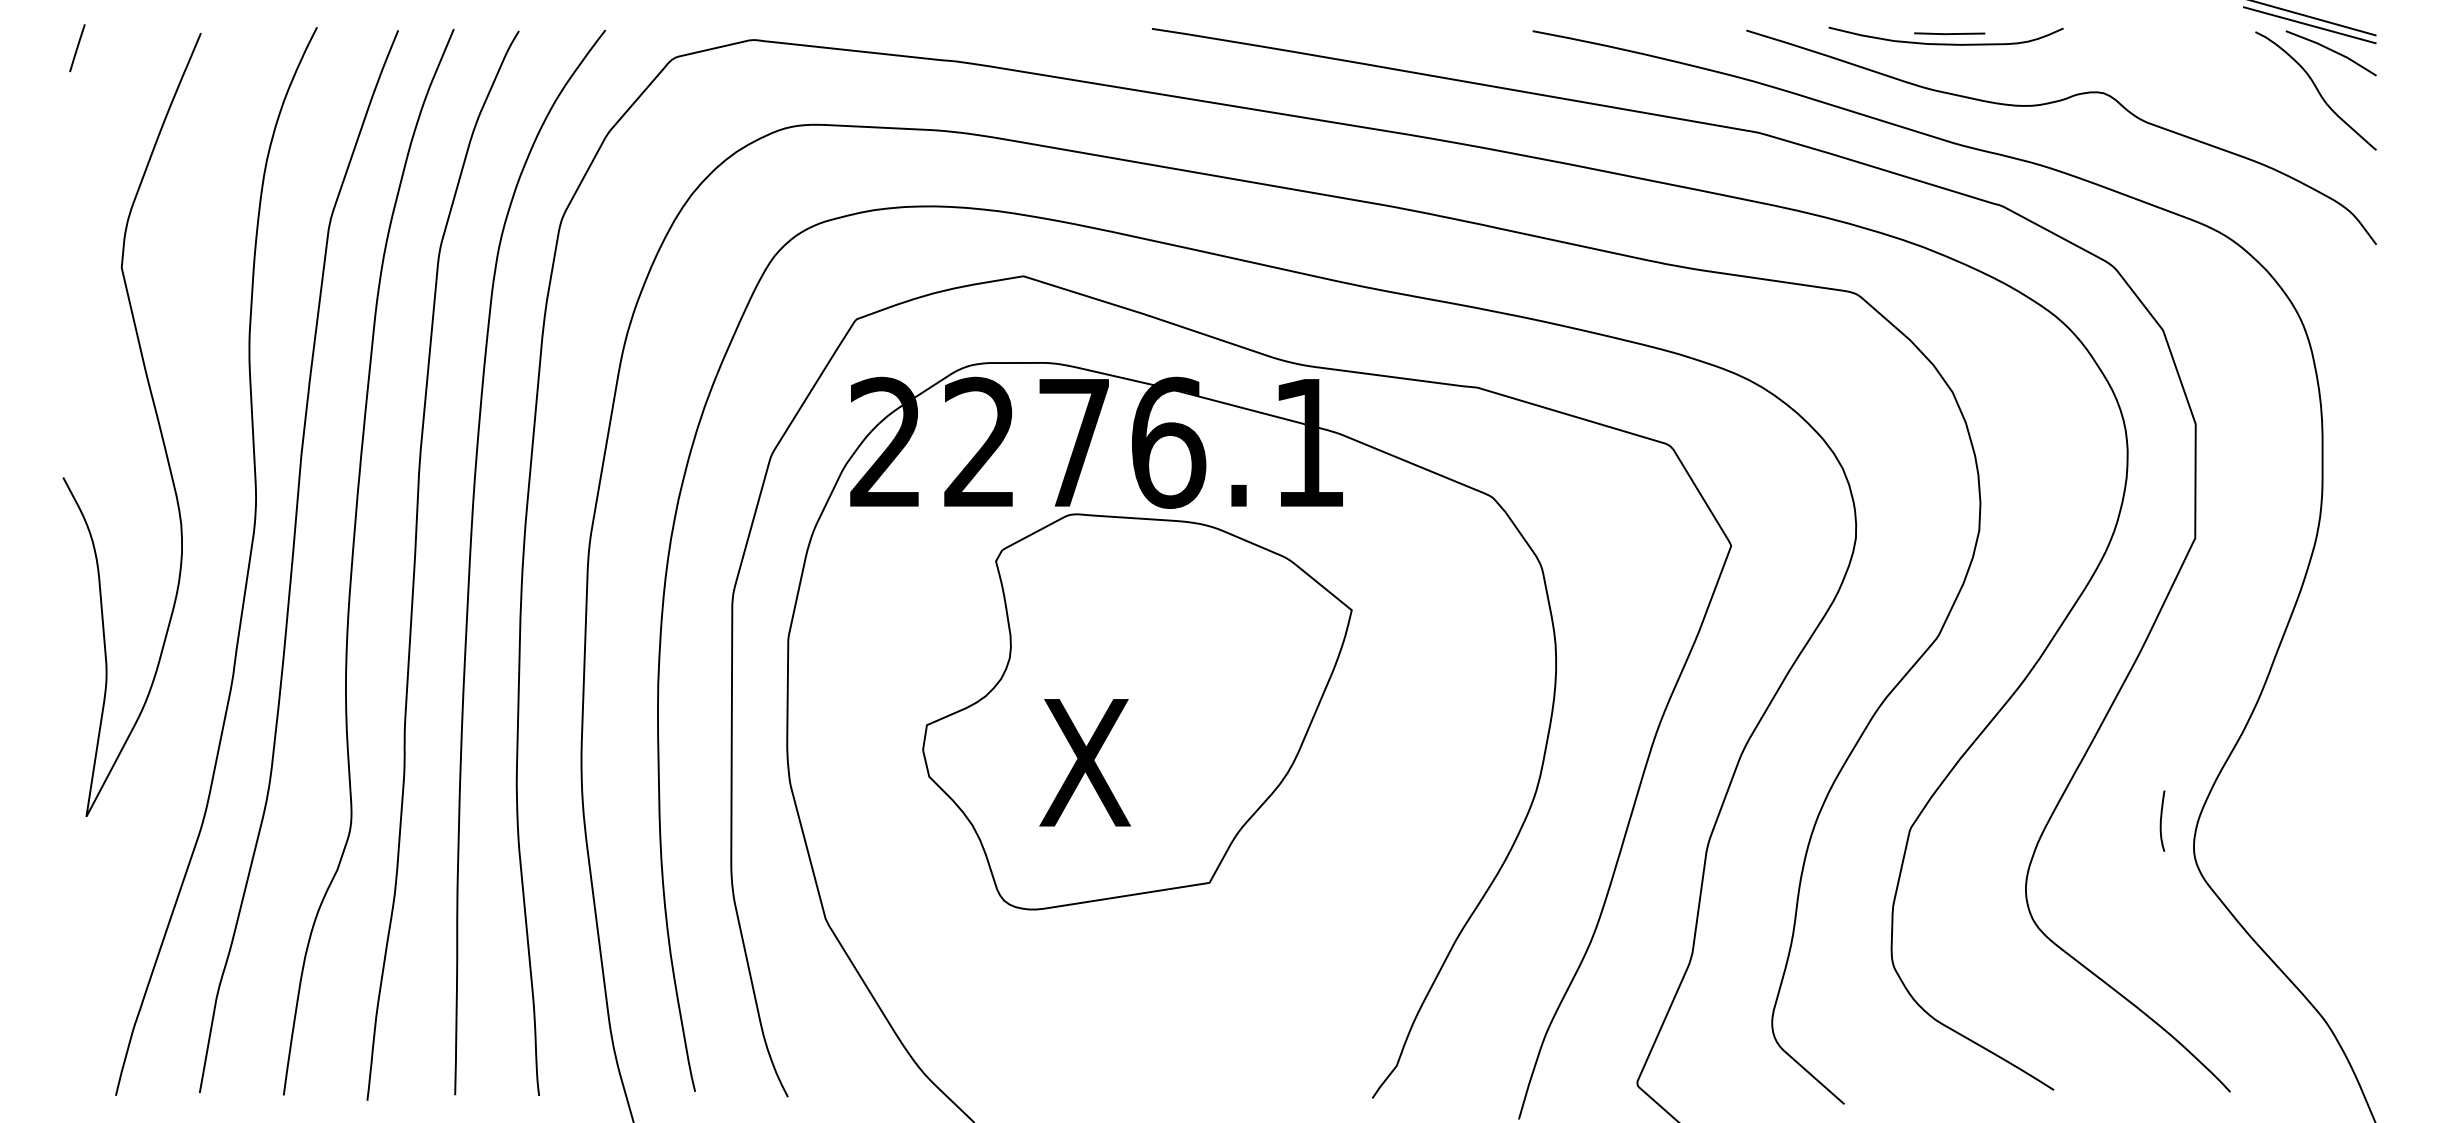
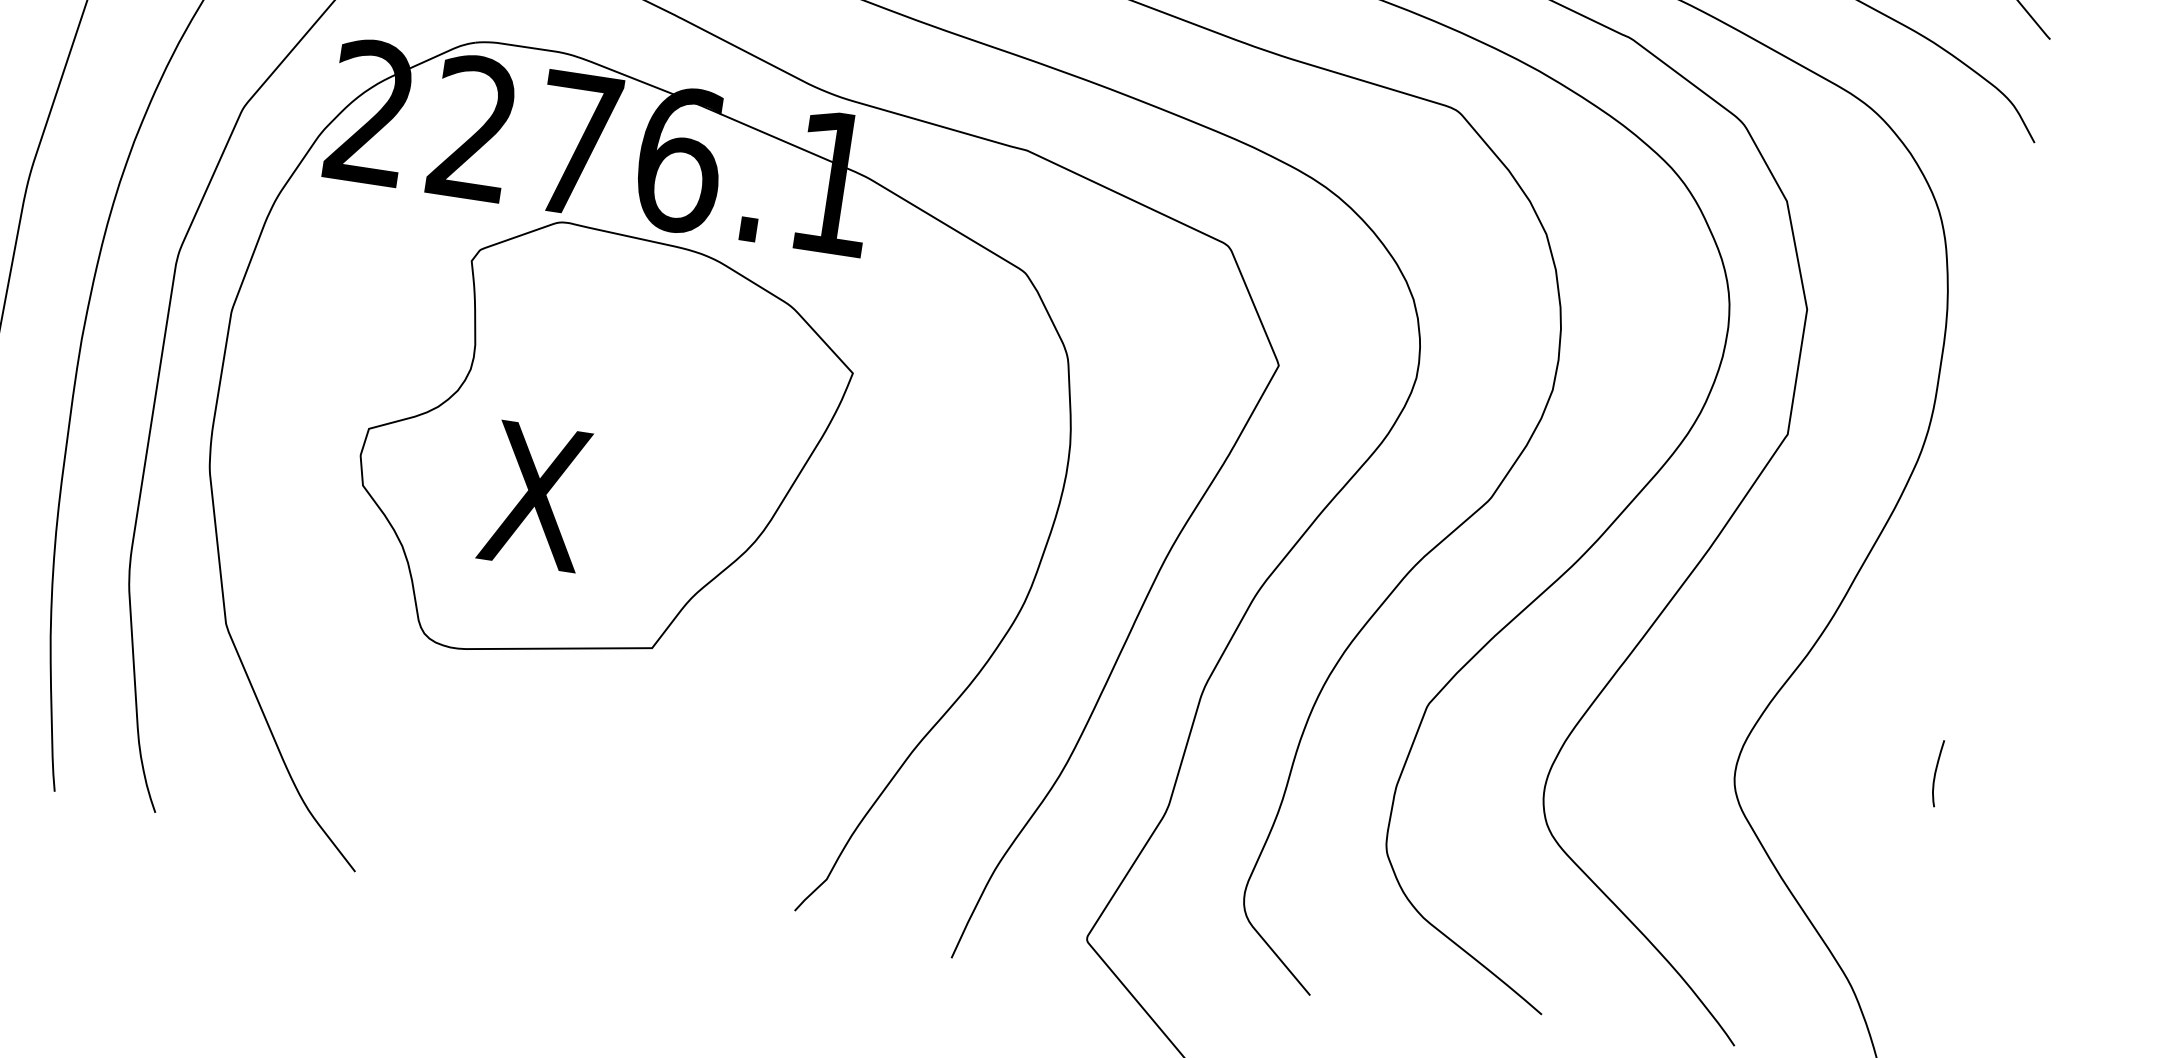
curve: (2161, 820) -> (1936, 772), moved

